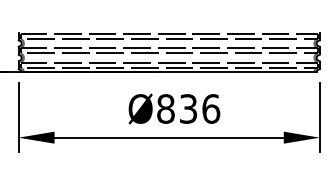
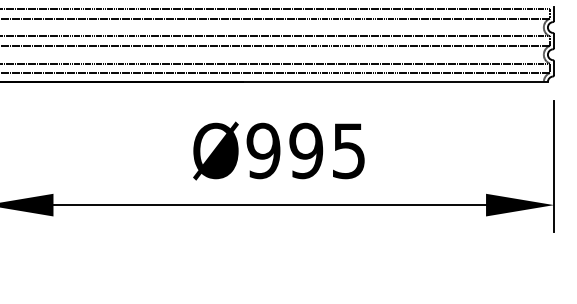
text: (188, 108) -> (306, 150), Ø836 -> Ø995

